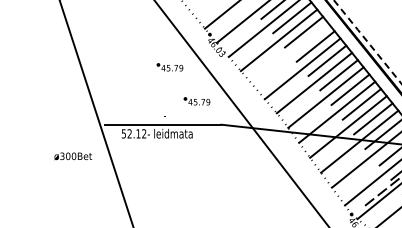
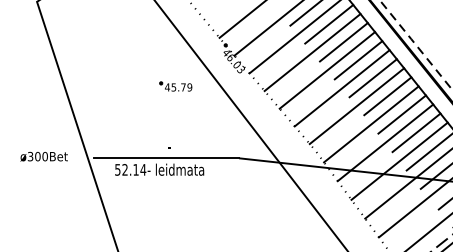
line: (290, 54) -> (326, 70), added
part: (196, 101) -> (208, 129), removed
text: (143, 133) -> (142, 169), 52.12- -> 52.14-
text: (73, 156) -> (44, 156), moved

